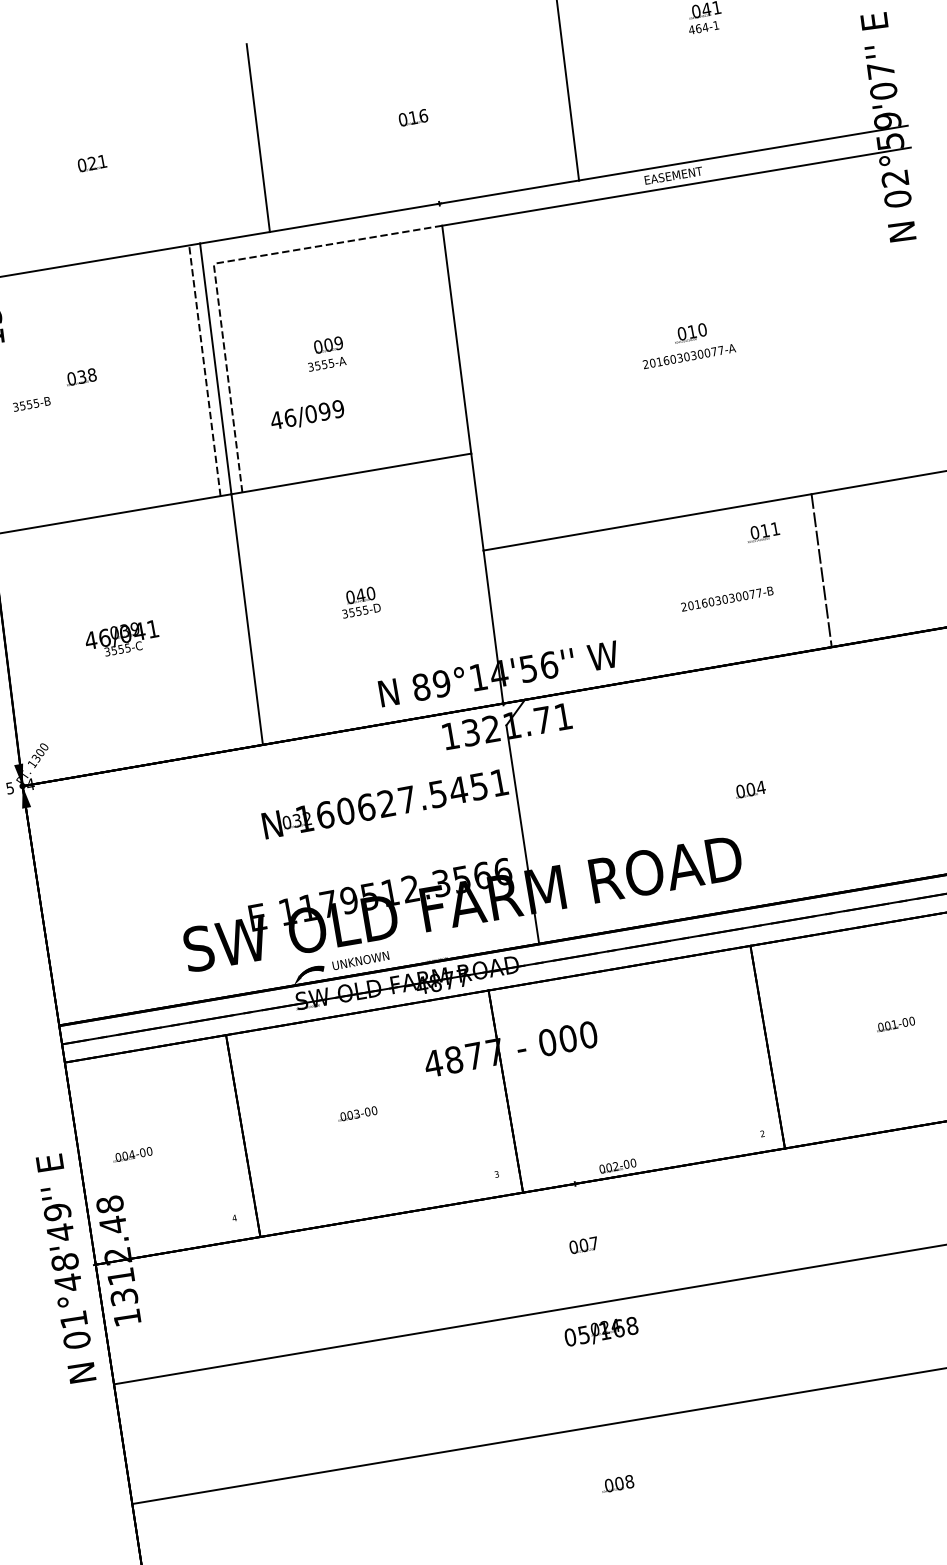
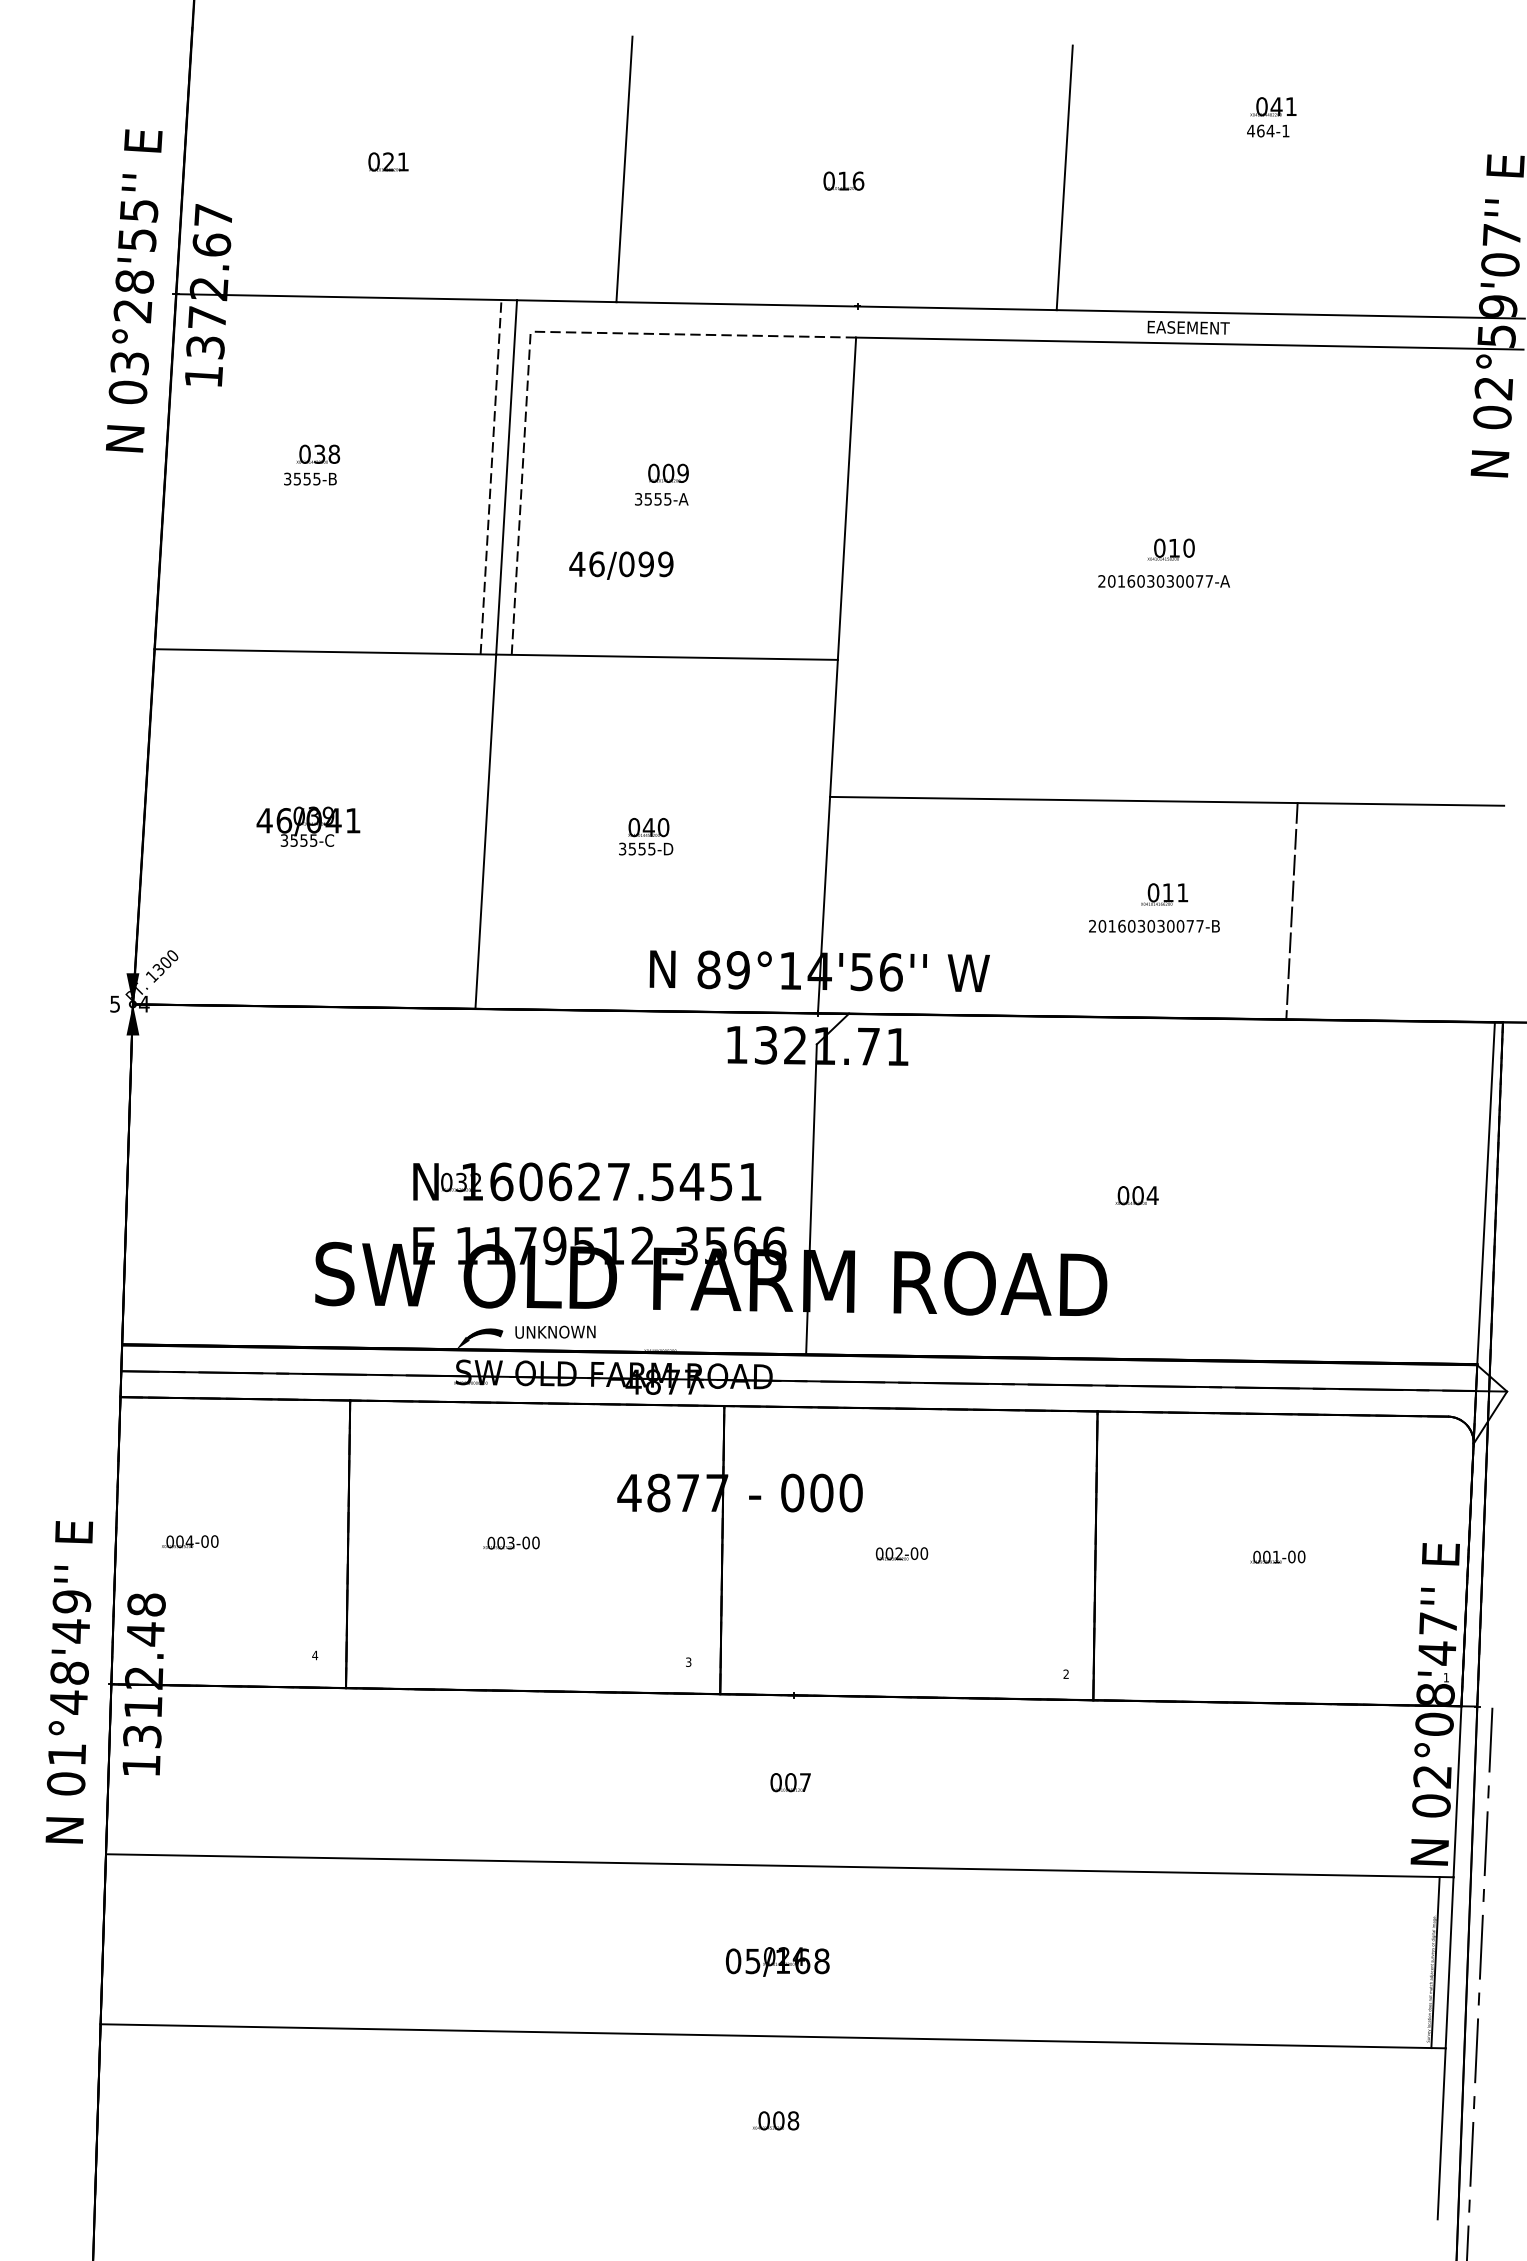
text: (31, 403) -> (310, 478), moved
text: (762, 532) -> (1164, 894), moved
text: (385, 803) -> (587, 1181), moved
text: (617, 1165) -> (901, 1553), moved
text: (601, 1331) -> (777, 1961), moved

